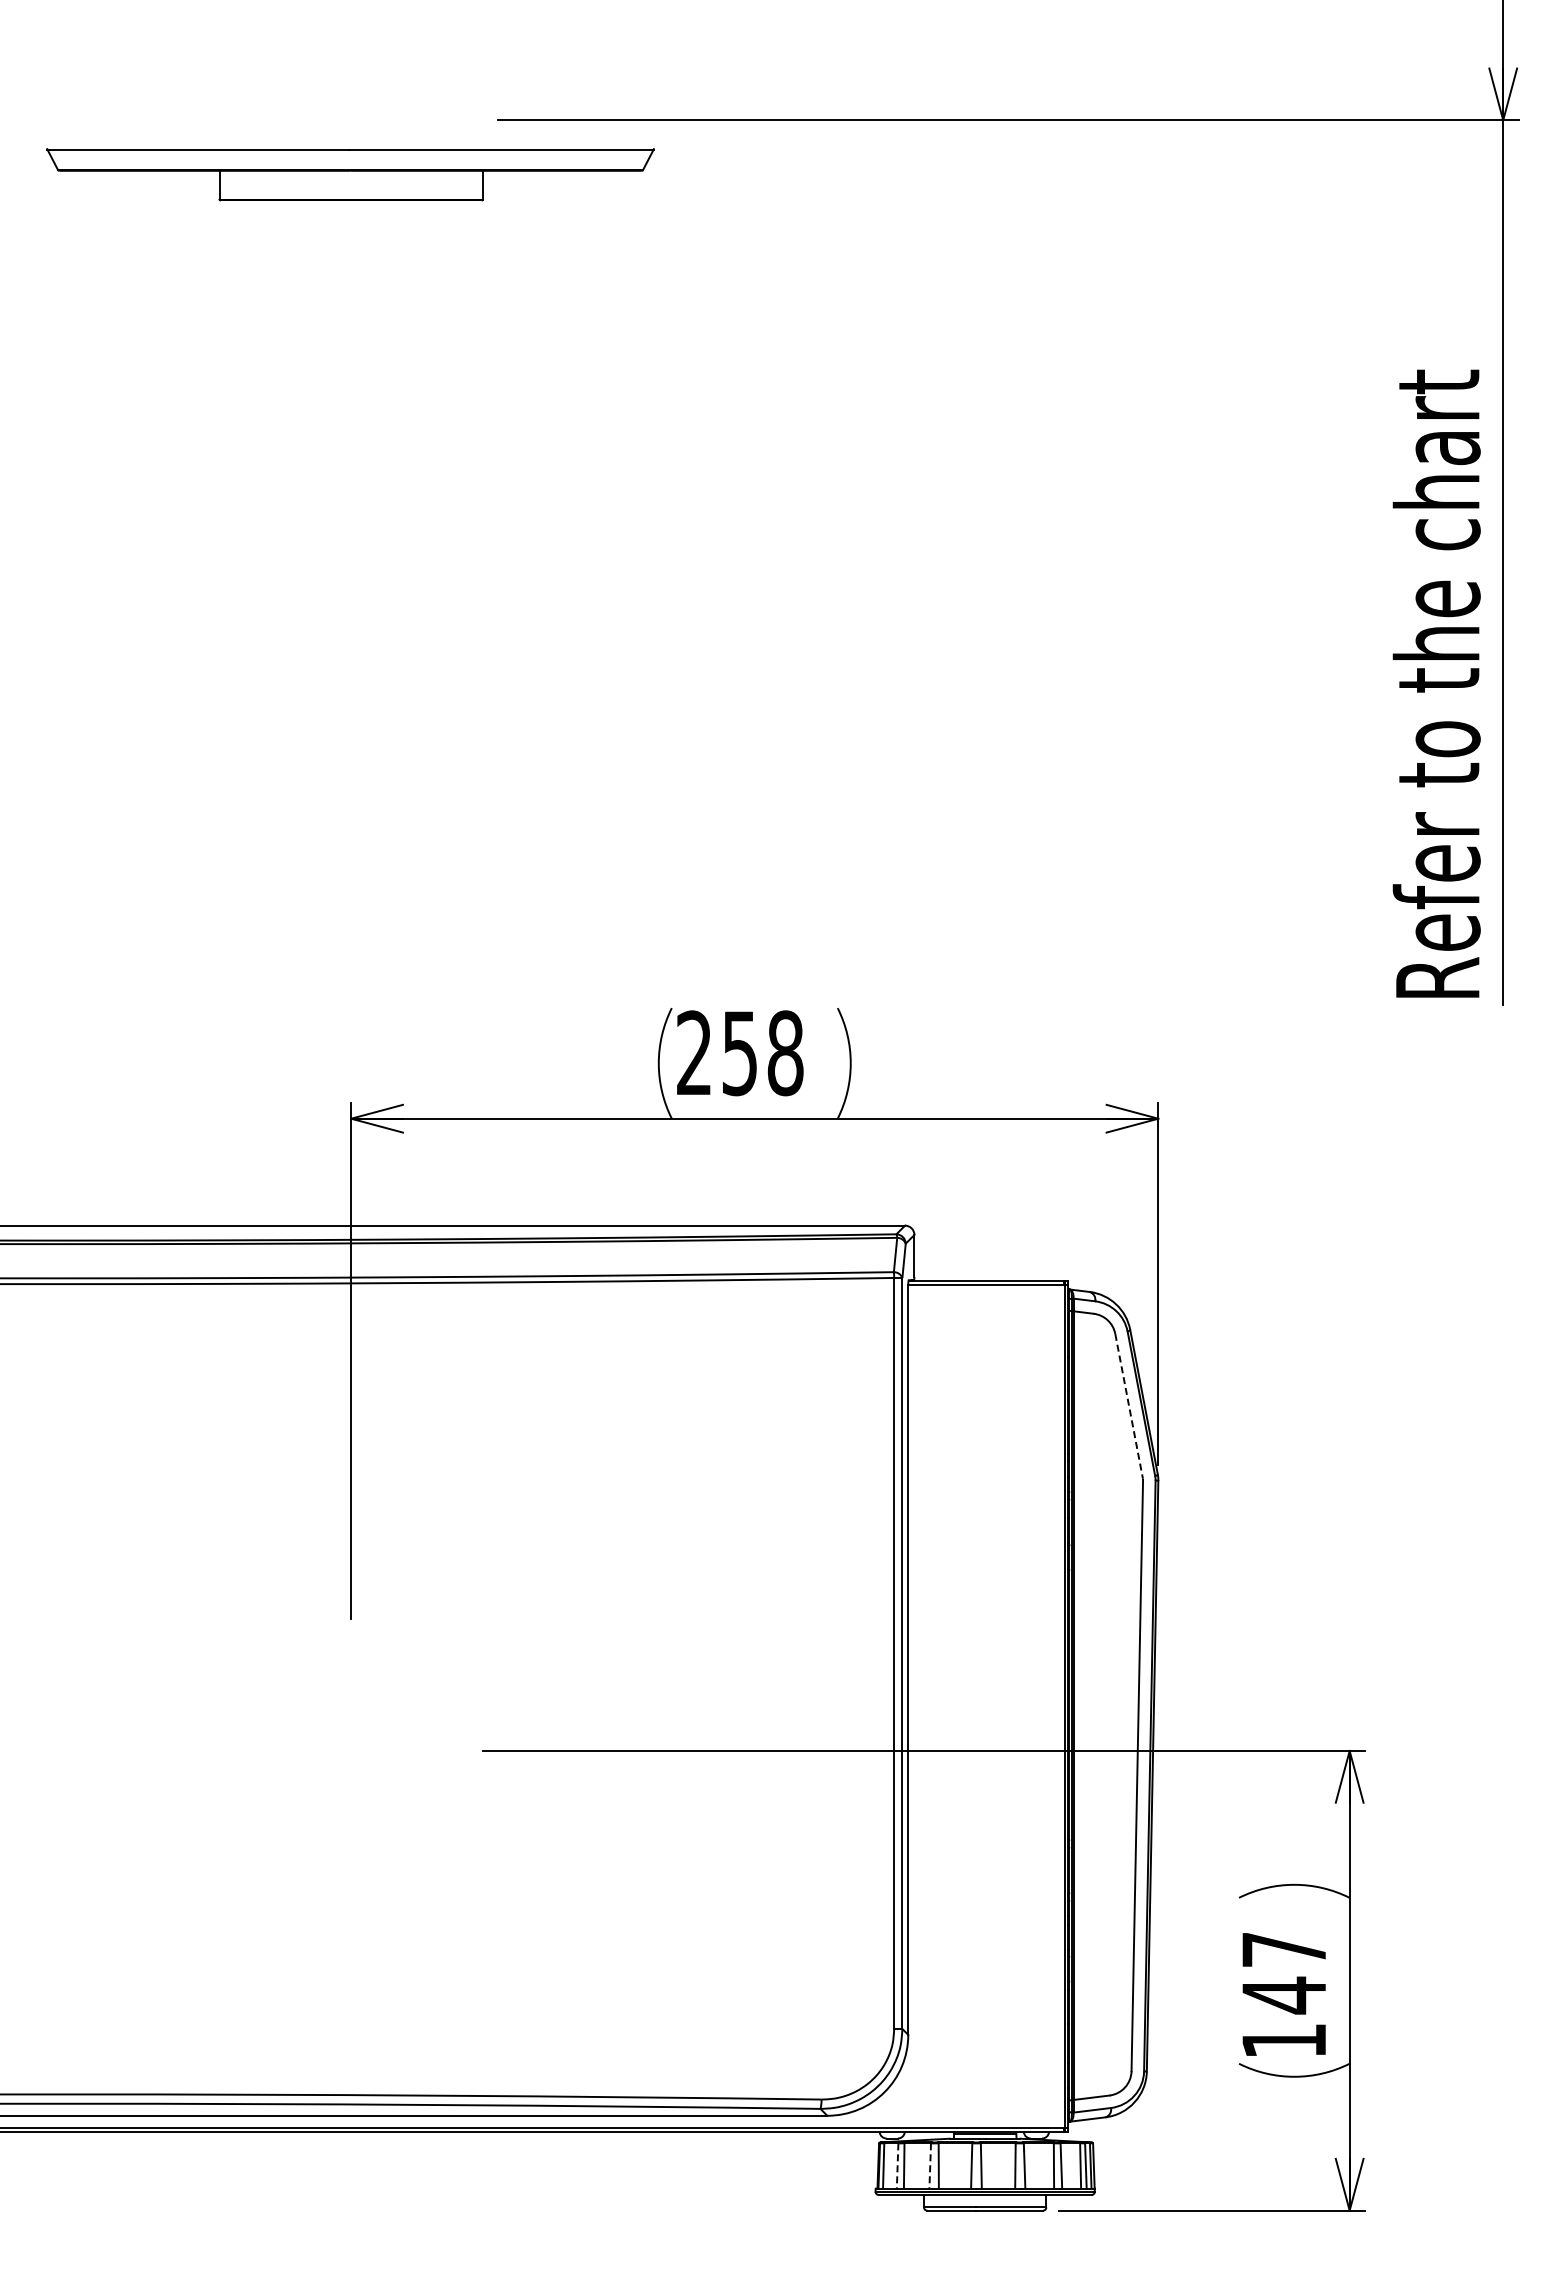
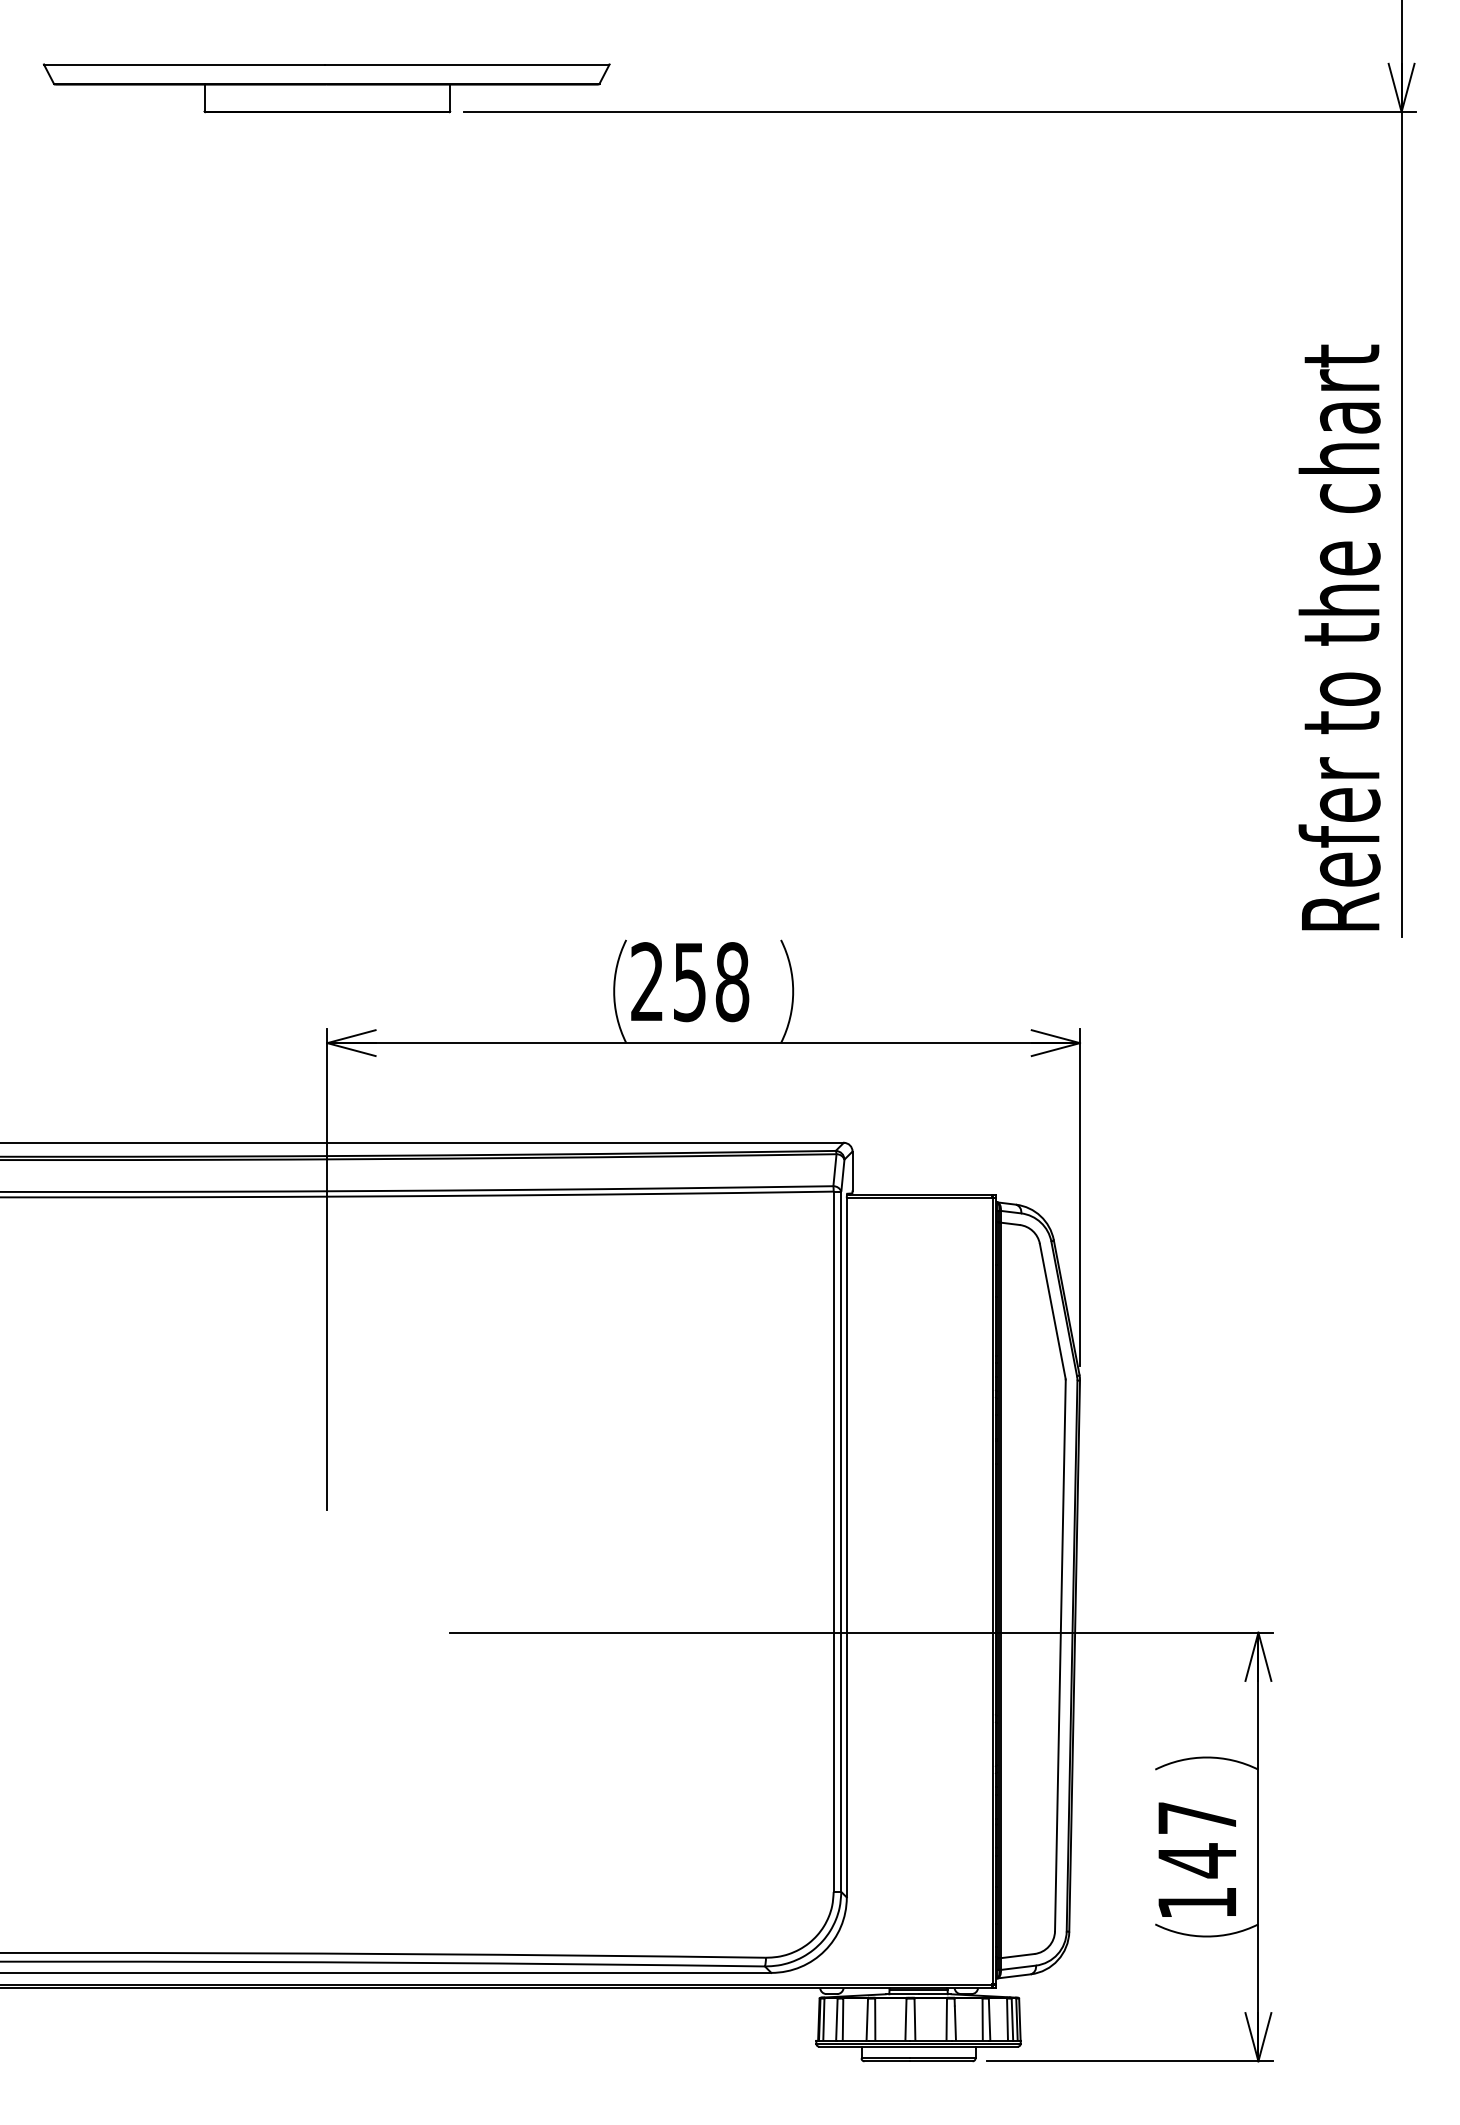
part: (350, 174) -> (326, 88), moved
line: (1129, 1406) -> (1053, 1311), dashed -> solid
line: (930, 2165) -> (867, 2019), dashed -> solid
line: (897, 2166) -> (836, 2020), dashed -> solid

